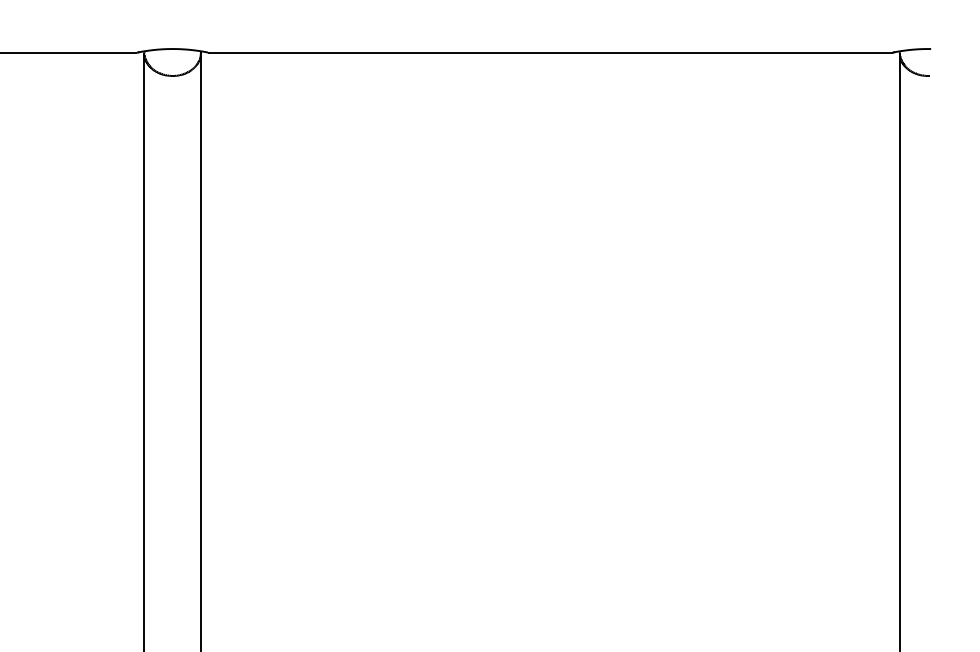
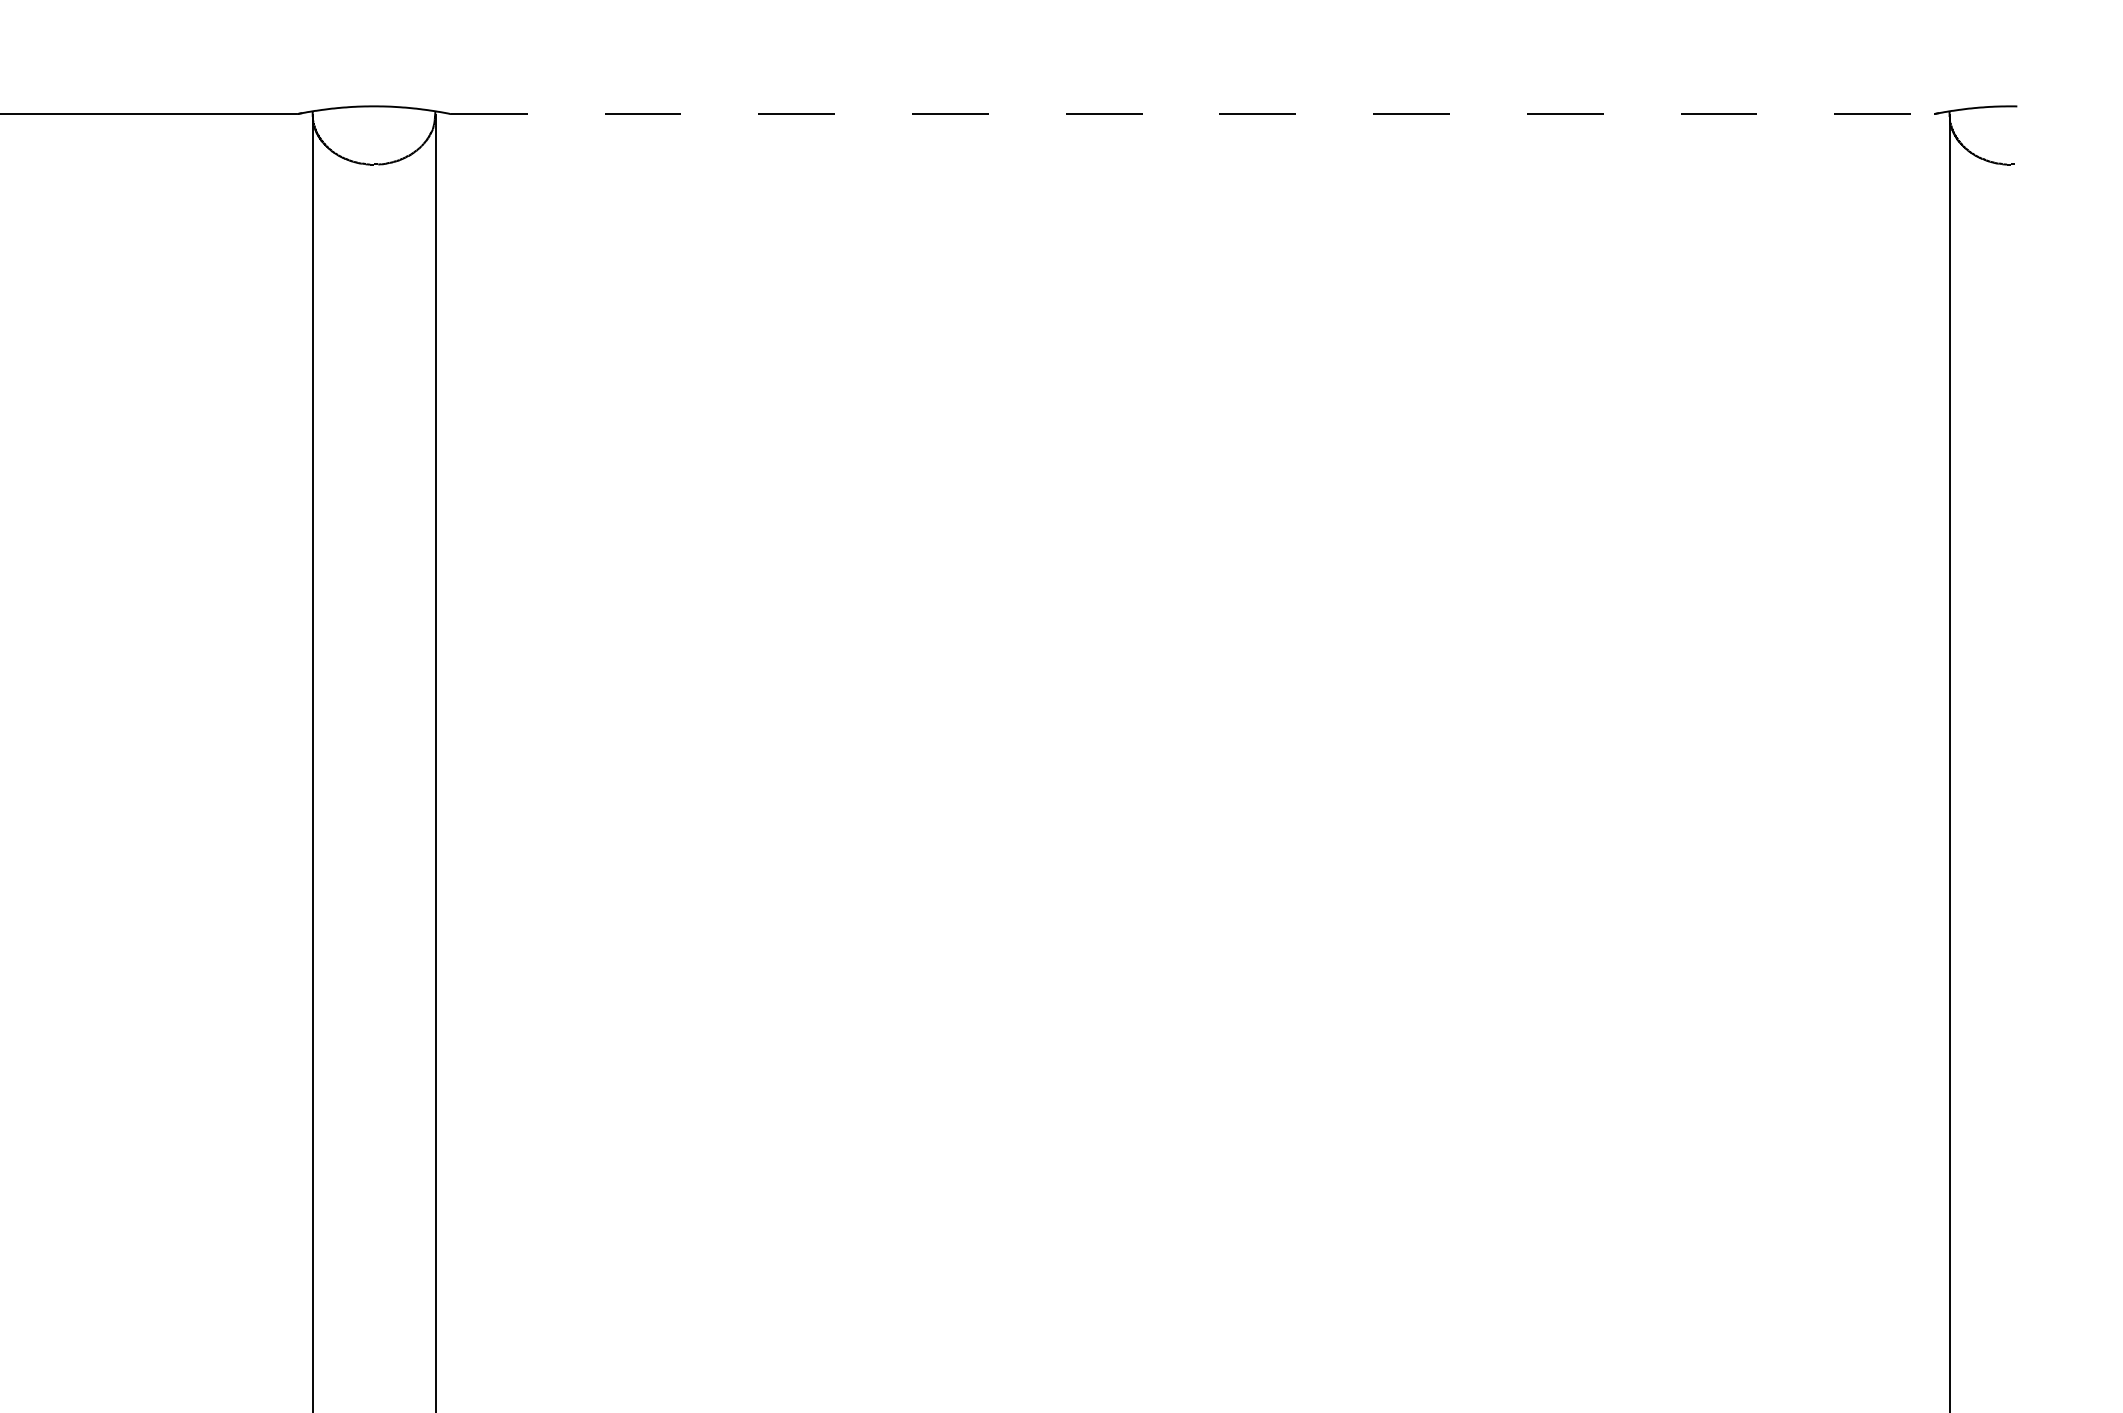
line: (550, 52) -> (1192, 113), solid -> dashed

